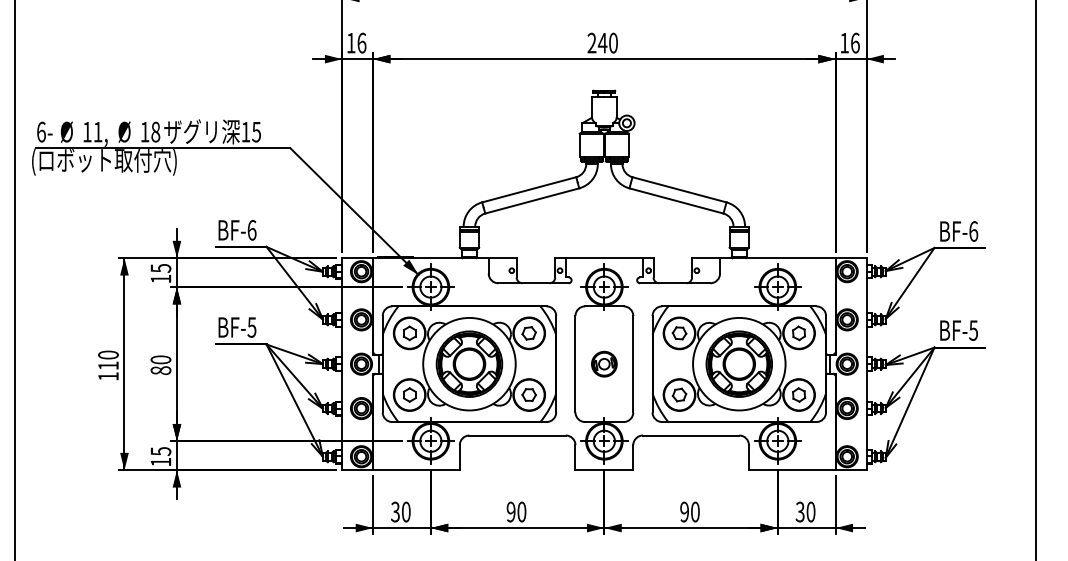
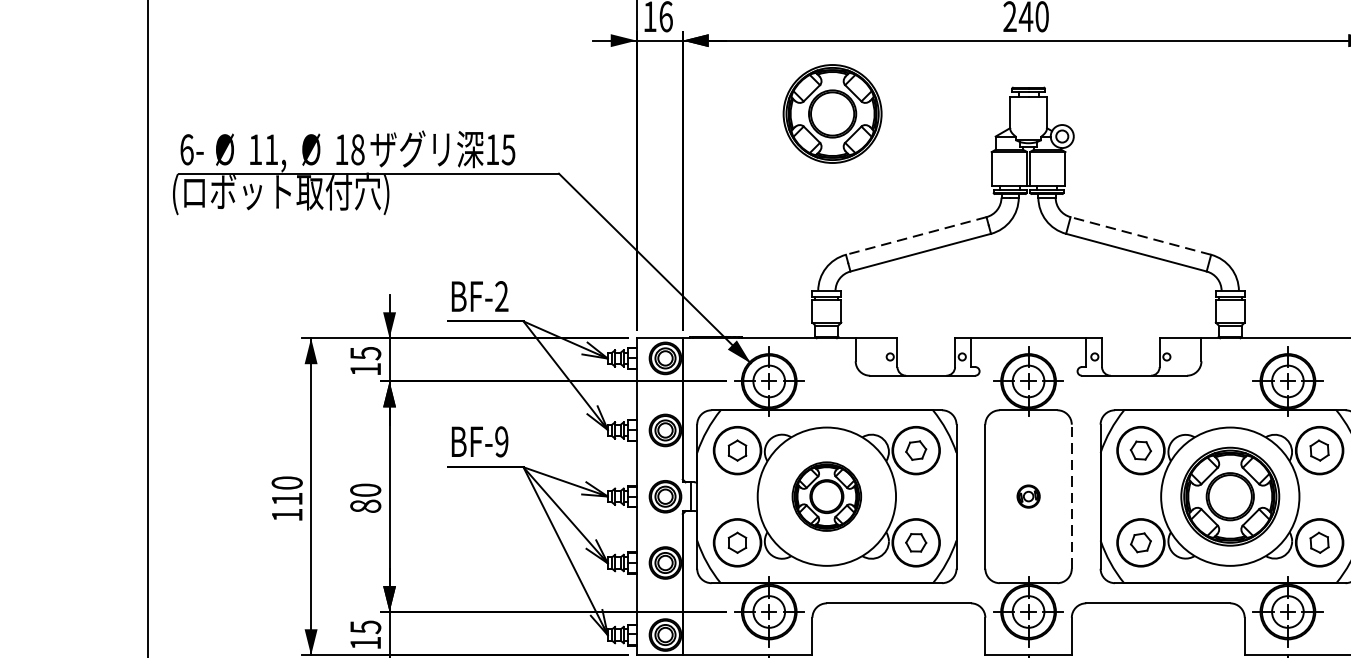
part: (472, 107) -> (831, 112), added
line: (529, 189) -> (916, 235), solid -> dashed
line: (679, 189) -> (1140, 235), solid -> dashed
text: (251, 229) -> (501, 295), BF-6 -> BF-2
text: (251, 327) -> (501, 441), BF-5 -> BF-9
part: (469, 363) -> (826, 495), size x0.7
part: (604, 363) -> (1028, 495), size x0.6
line: (633, 363) -> (1072, 495), solid -> dashed

